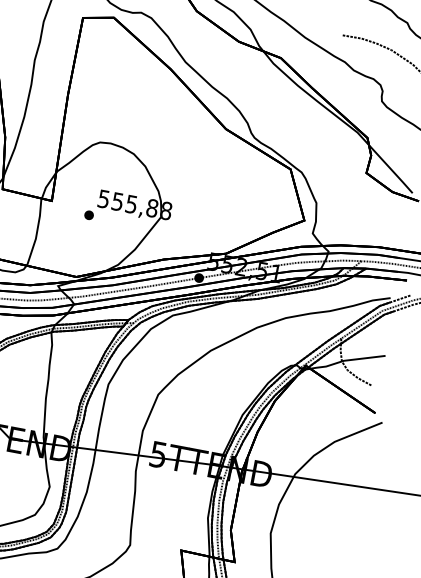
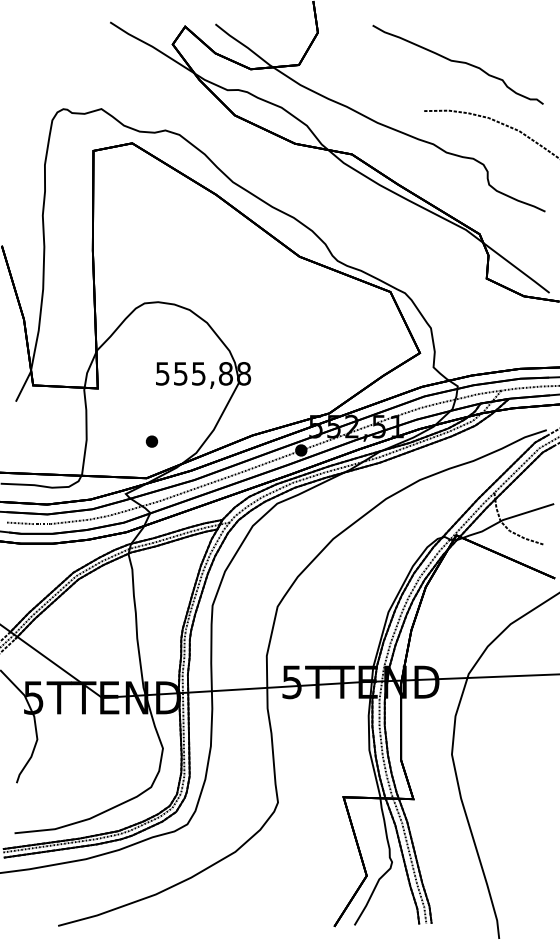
part: (88, 215) -> (151, 441), moved

